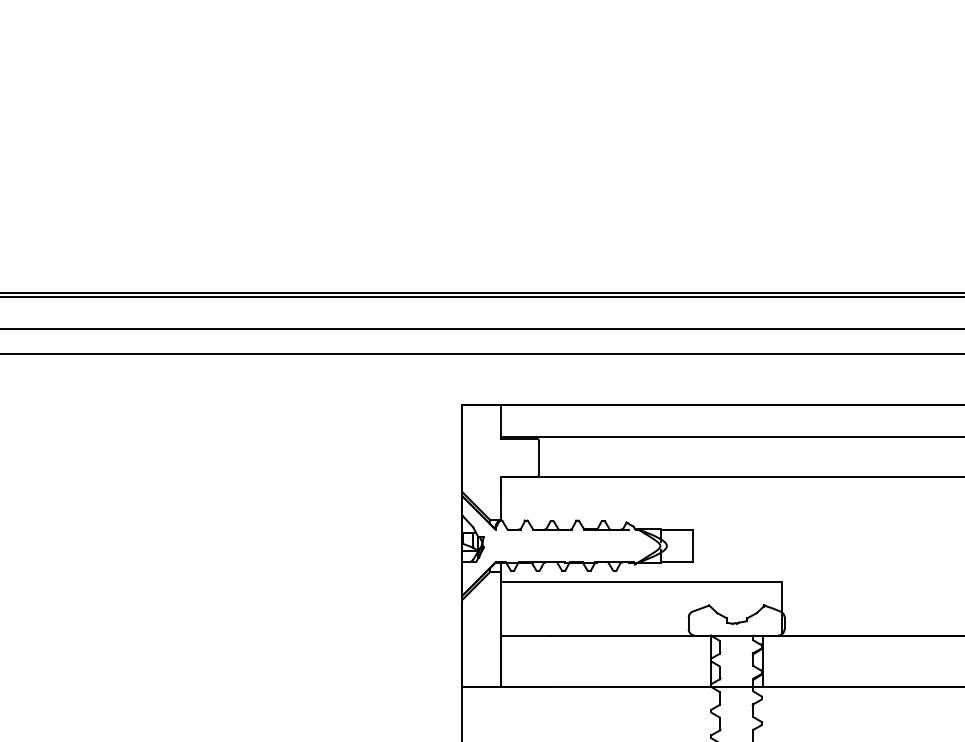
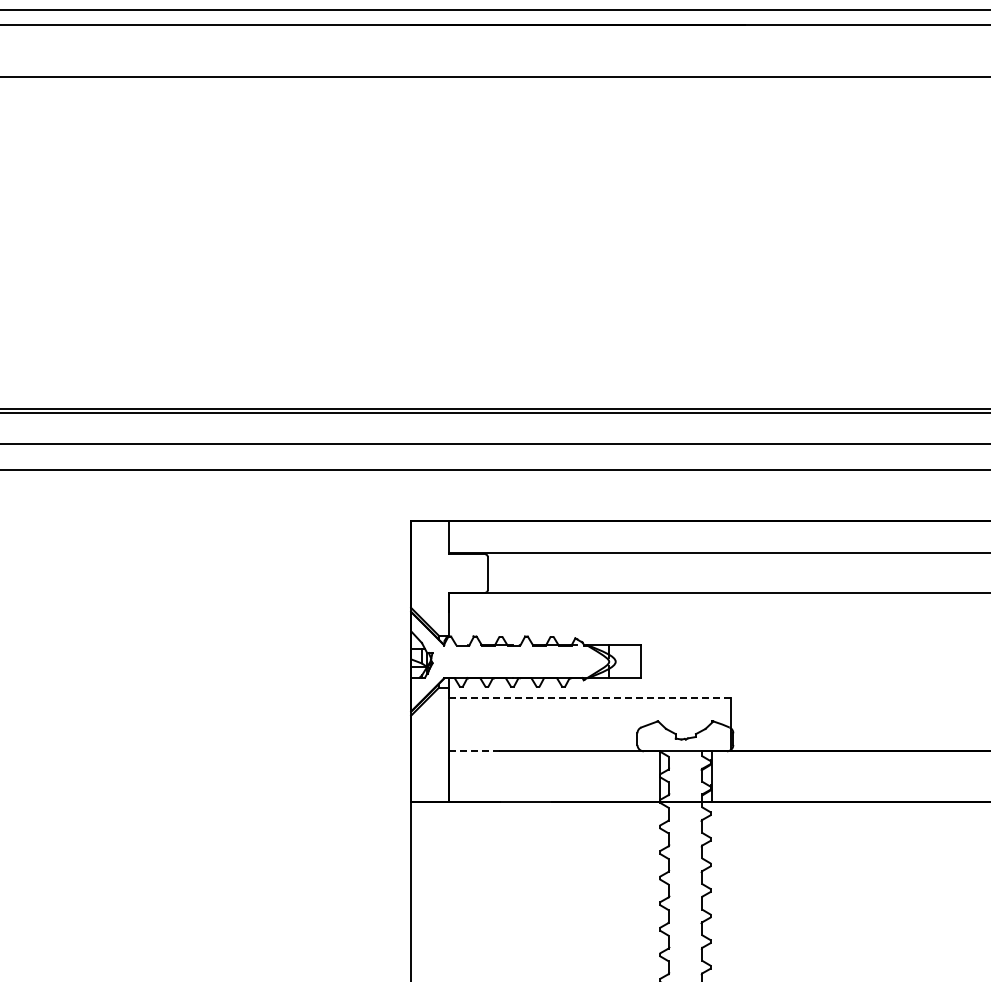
line: (641, 581) -> (590, 697), solid -> dashed
line: (525, 635) -> (474, 751), solid -> dashed

